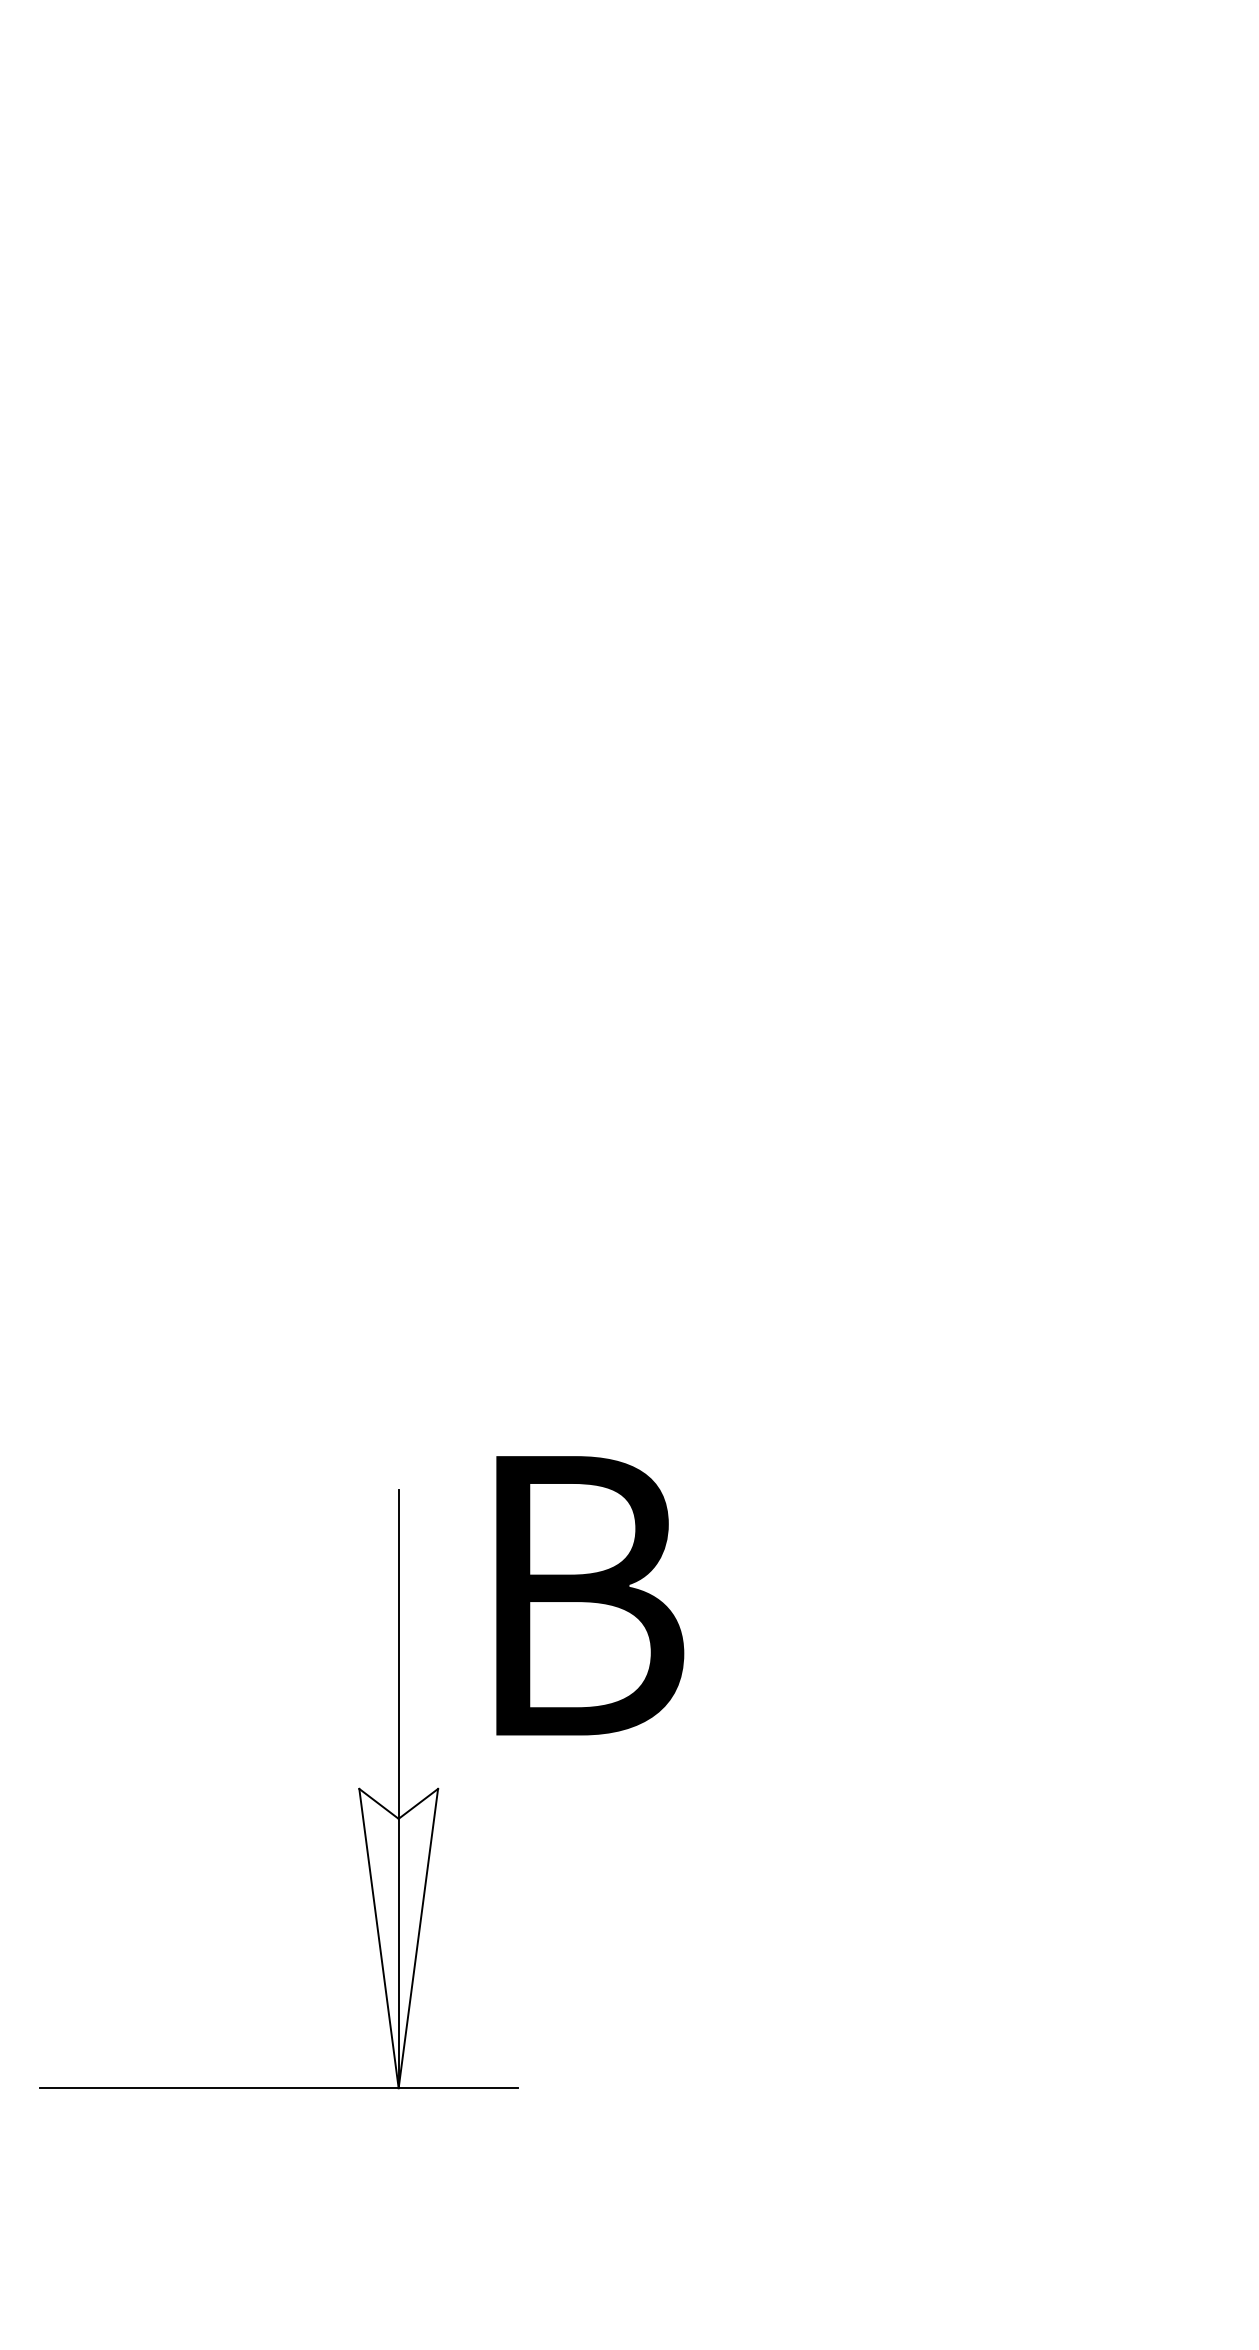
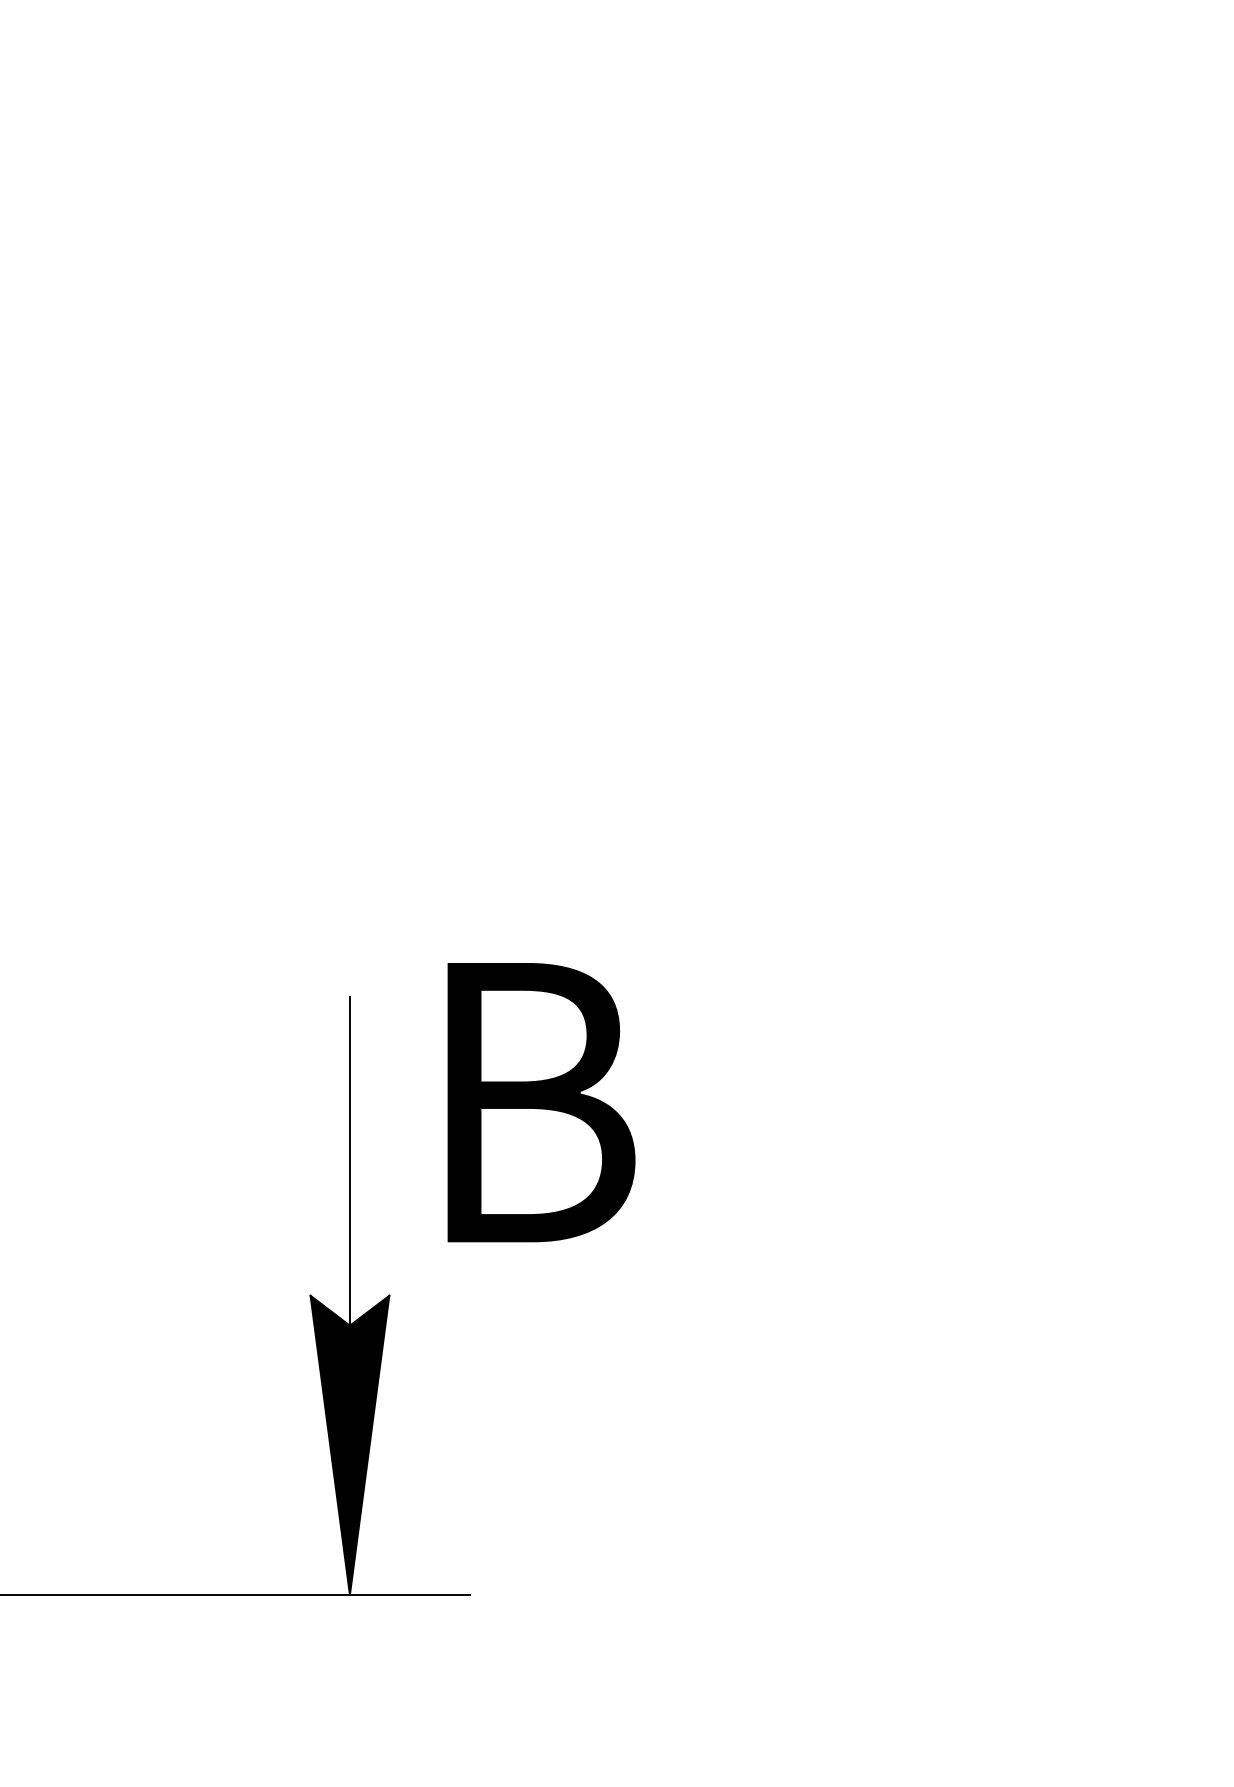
fill: (398, 1938) -> (349, 1445), added

